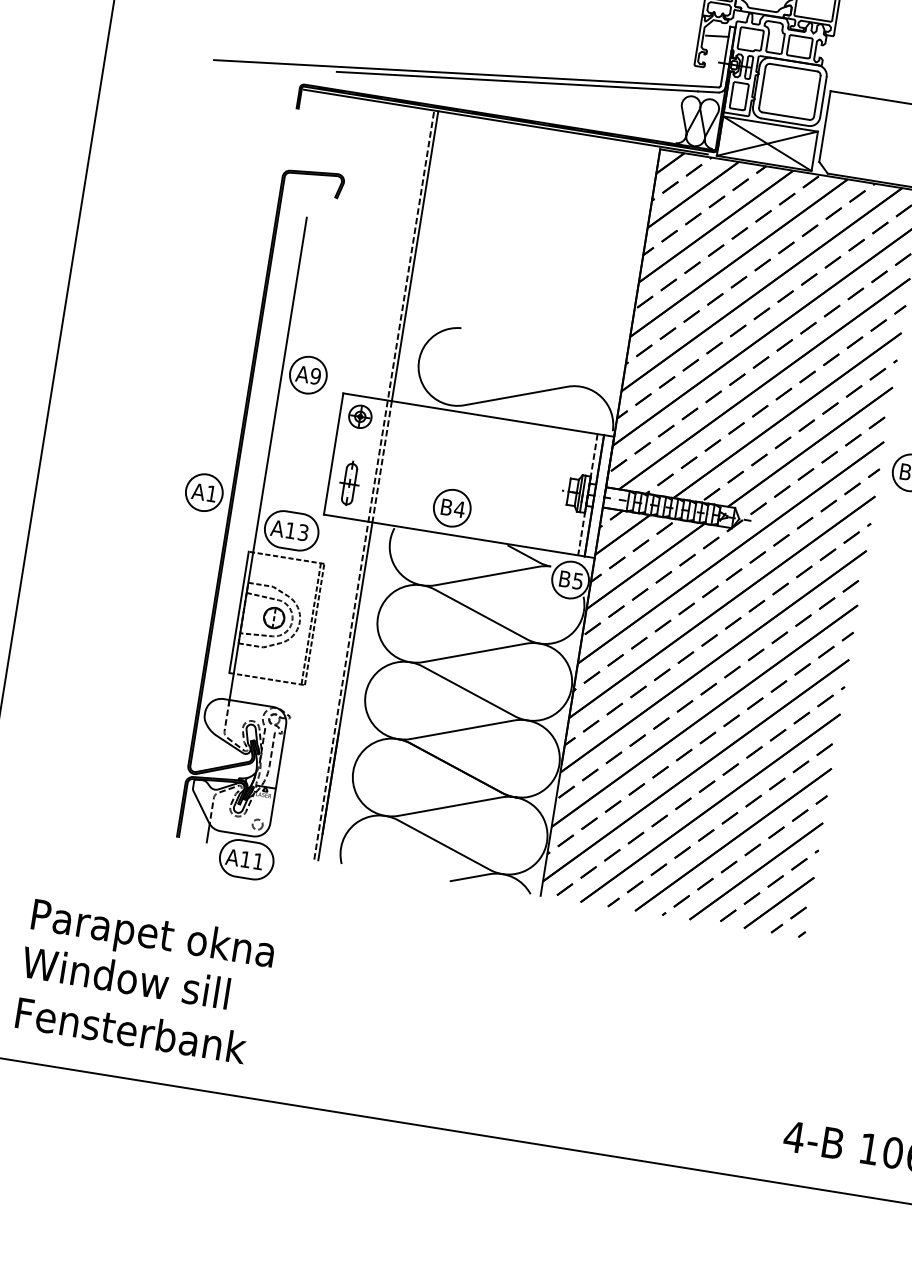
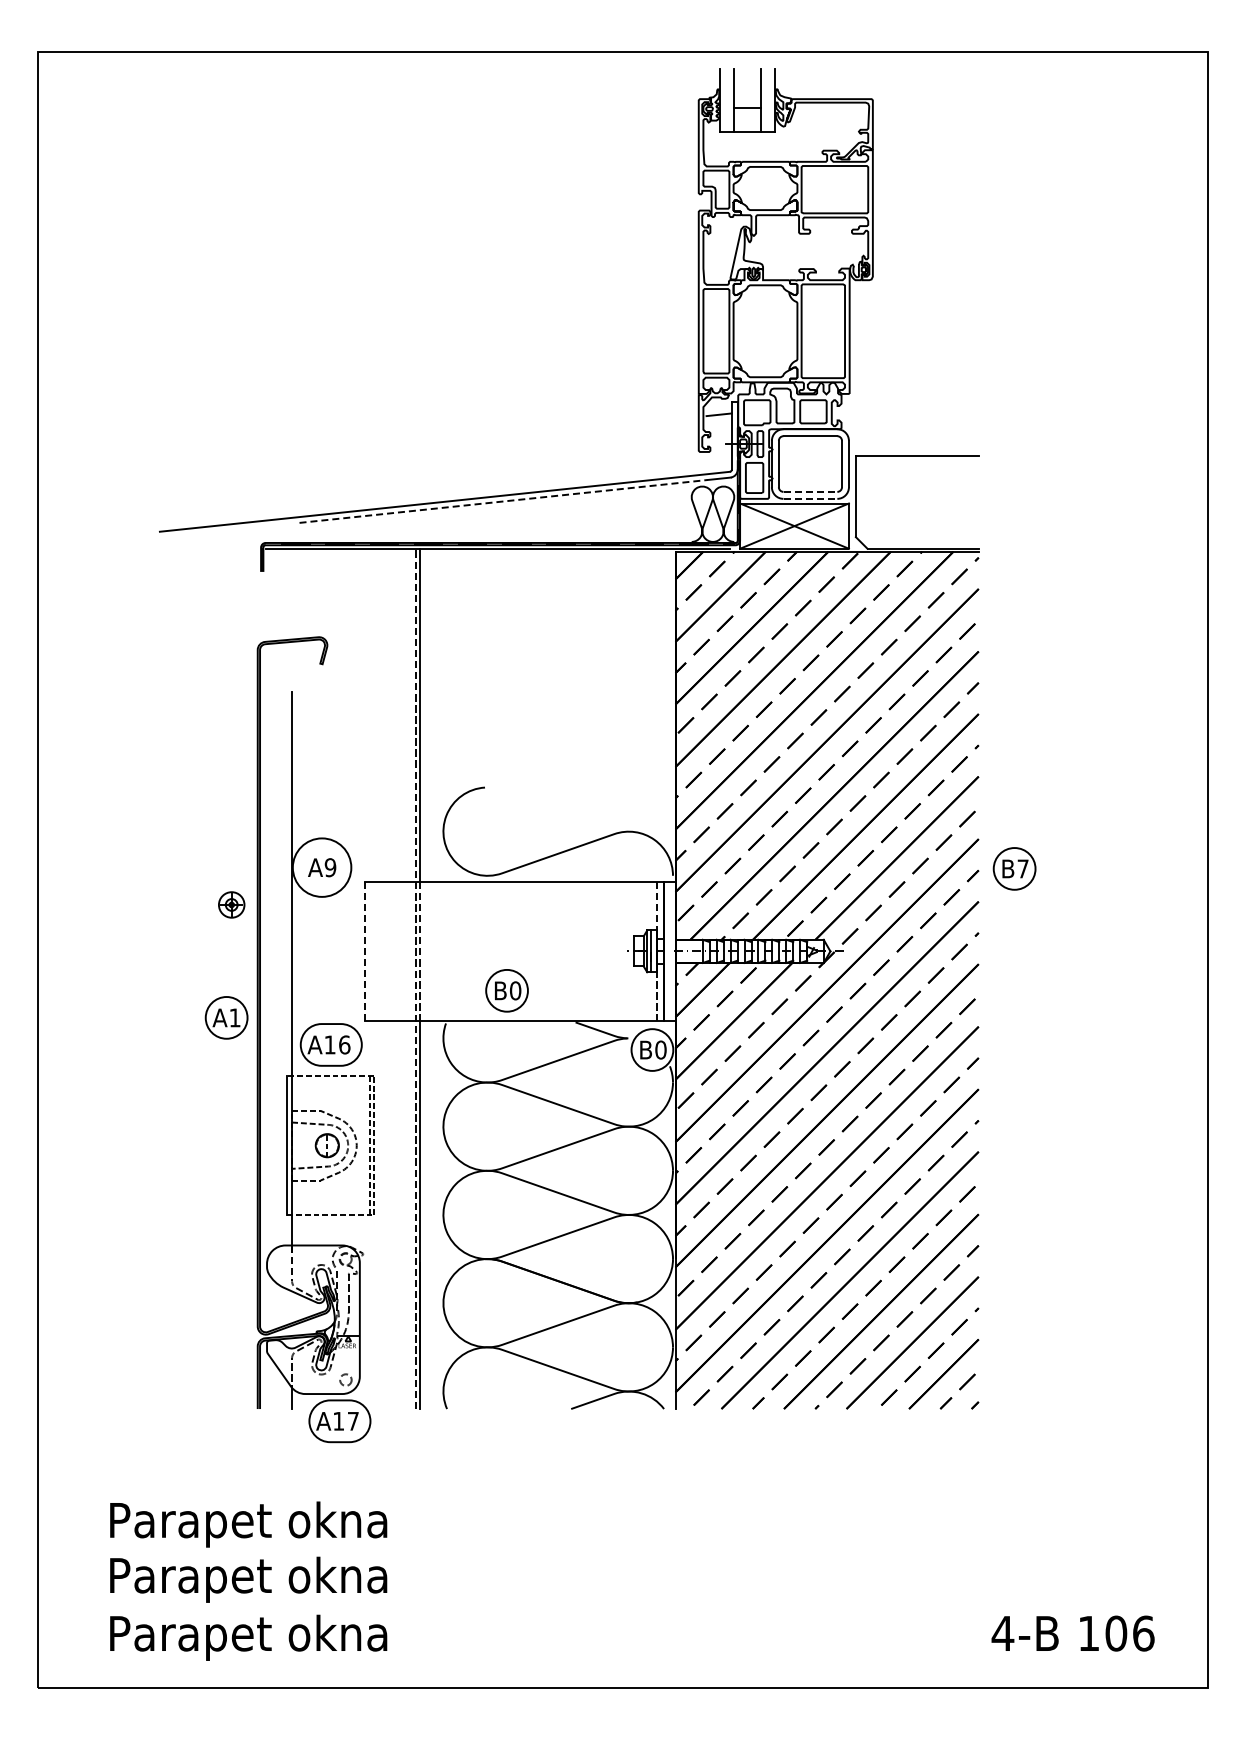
line: (518, 81) -> (504, 501), solid -> dashed
line: (786, 115) -> (810, 491), solid -> dashed
line: (785, 121) -> (810, 498), solid -> dashed
circle: (308, 375) -> (322, 867), size x1.4
part: (360, 416) -> (231, 904), moved
line: (333, 454) -> (364, 951), solid -> dashed
part: (349, 482) -> (387, 980), removed
text: (459, 509) -> (515, 990), B4 -> B0
text: (303, 532) -> (344, 1044), A13 -> A16
text: (577, 580) -> (660, 1049), B5 -> B0
text: (258, 861) -> (353, 1421), A11 -> A17
text: (144, 984) -> (247, 1579), Window sill -> Parapet okna
text: (138, 1035) -> (250, 1637), Fensterbank -> Parapet okna

